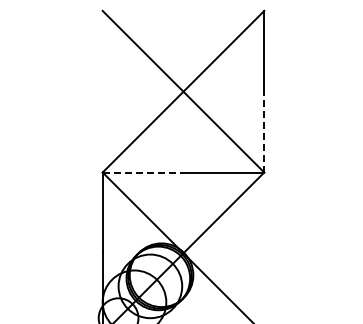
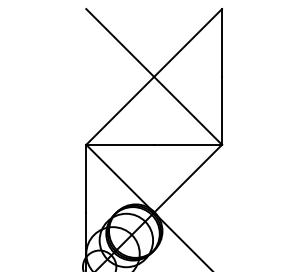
line: (264, 131) -> (222, 110), dashed -> solid
line: (143, 172) -> (120, 144), dashed -> solid

